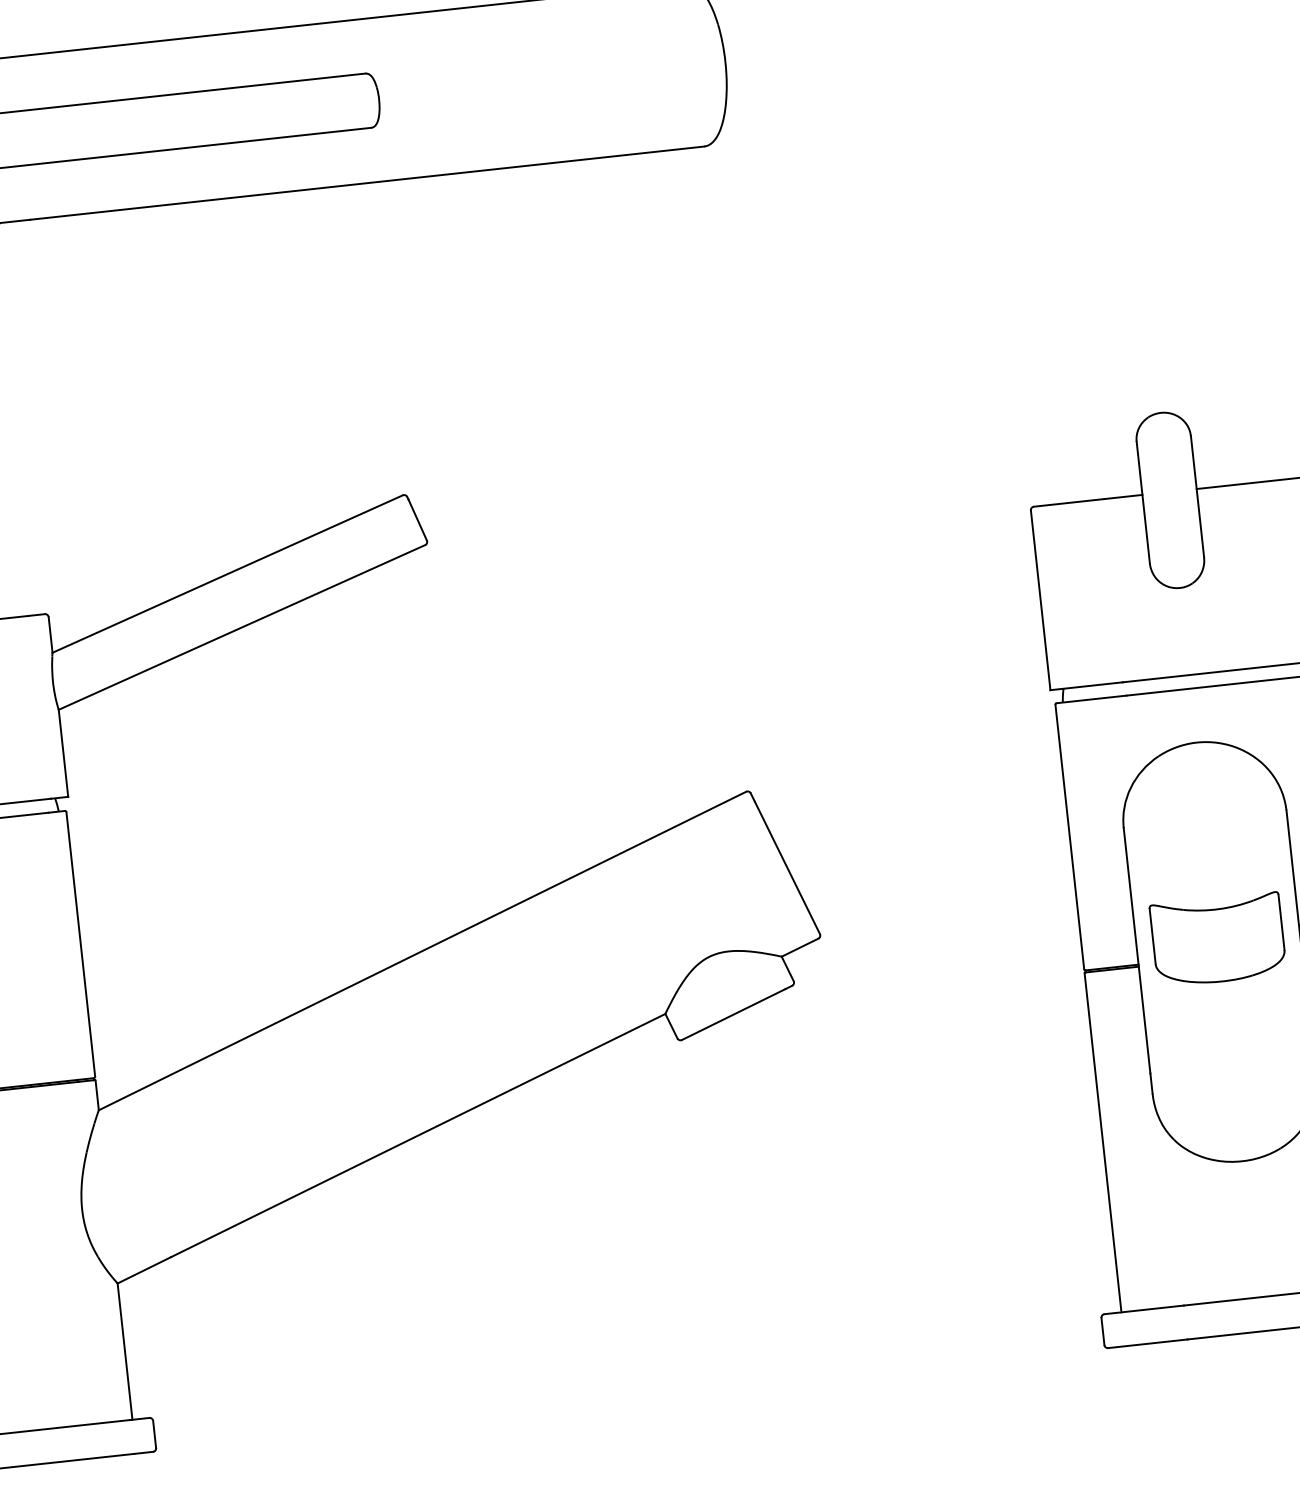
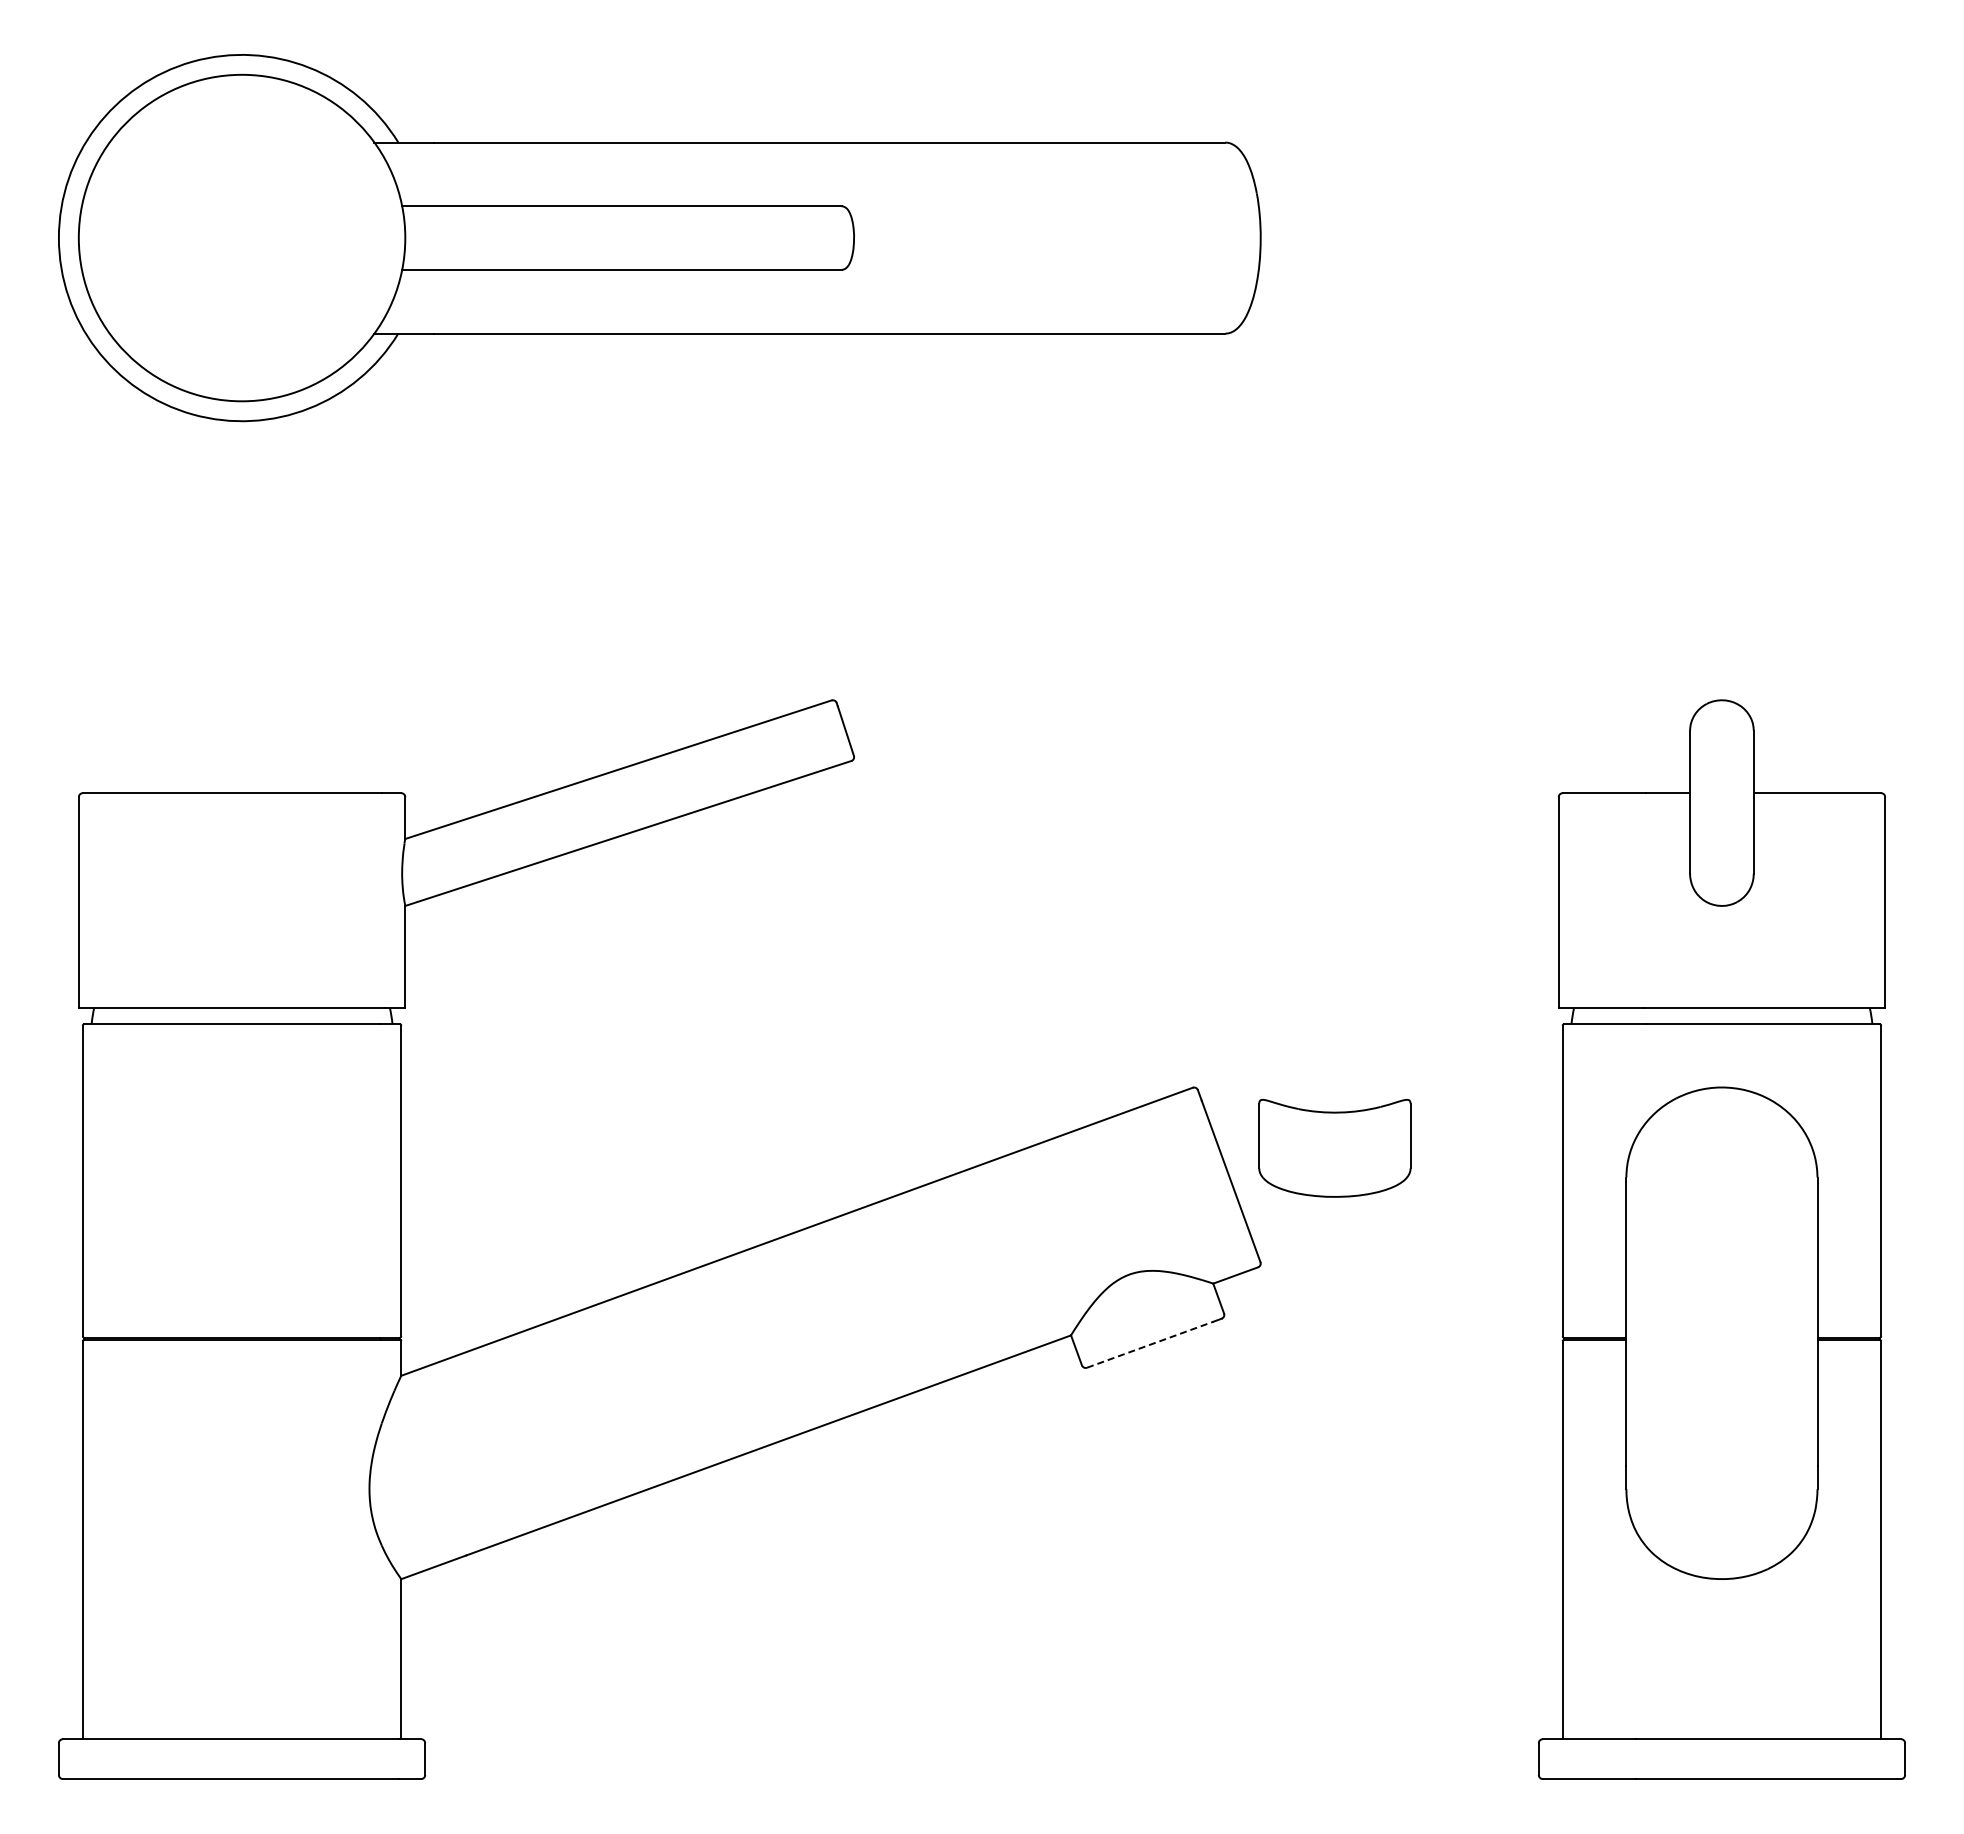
part: (1217, 940) -> (1334, 1148), moved
line: (733, 1014) -> (1150, 1344), solid -> dashed

